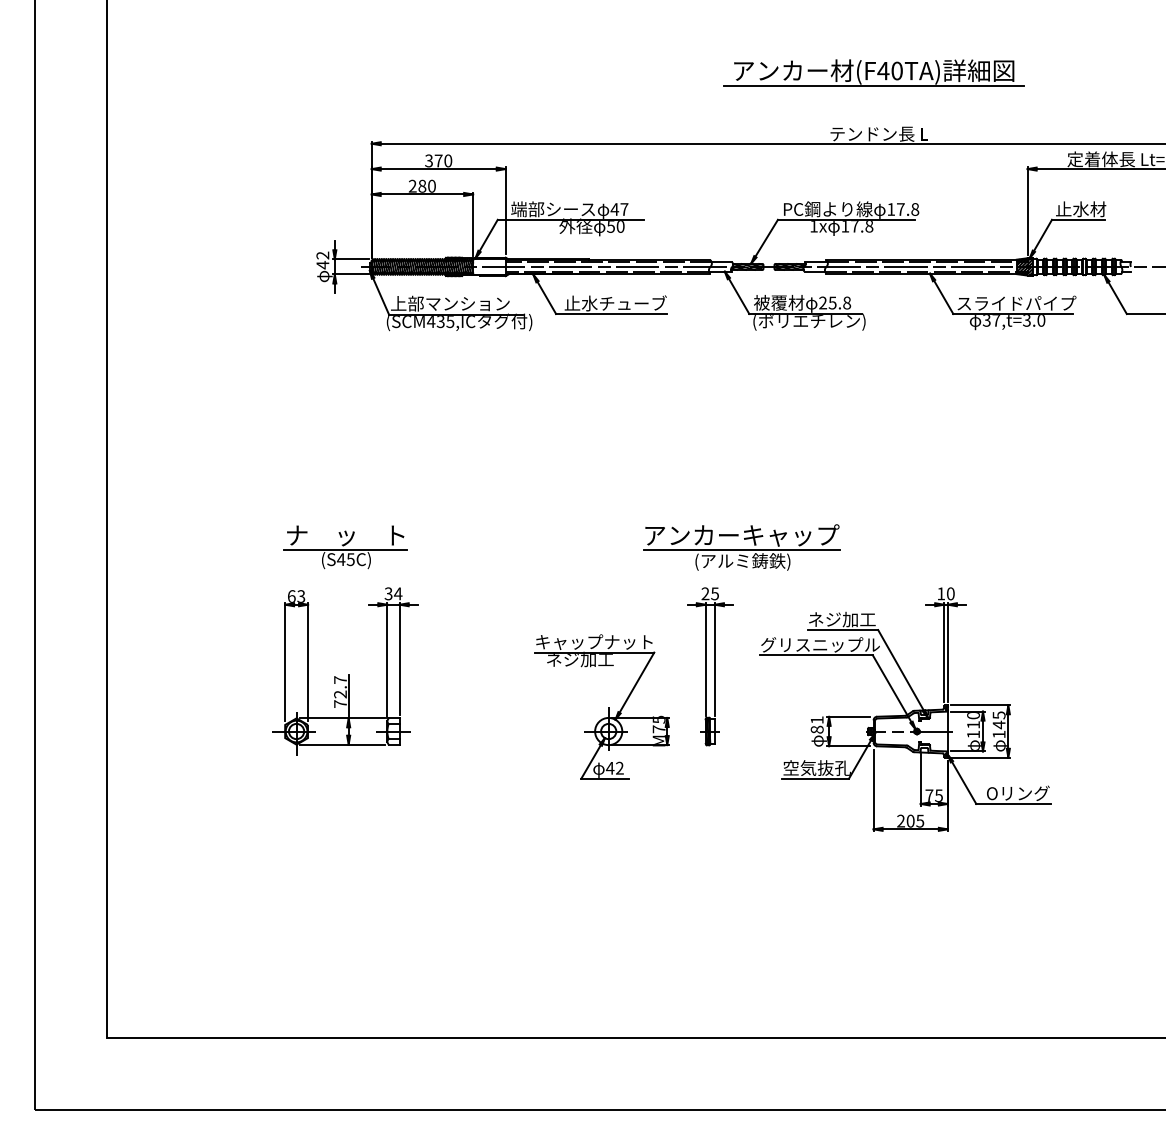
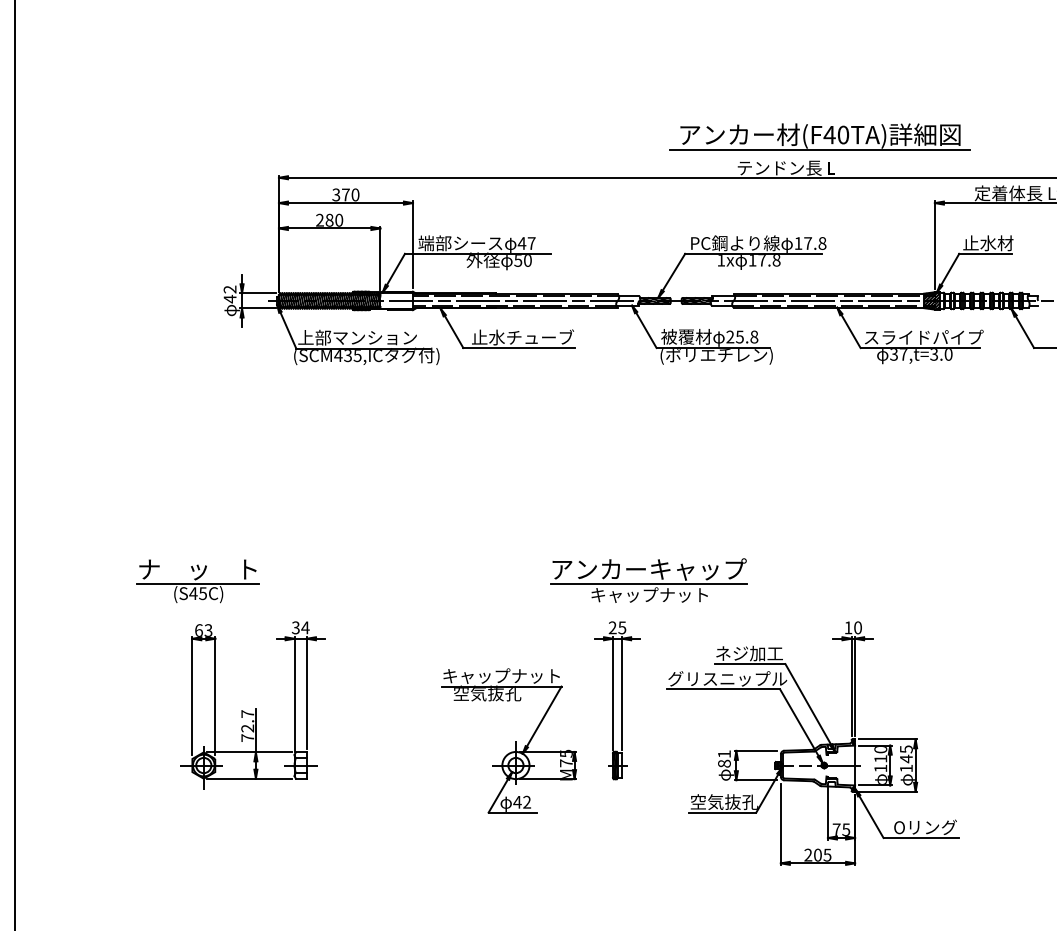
part: (873, 72) -> (819, 136), moved
part: (345, 547) -> (197, 581), moved
text: (742, 561) -> (649, 595), (アルミ鋳鉄) -> キャップナット
text: (579, 659) -> (486, 693), ネジ加工 -> 空気抜孔

